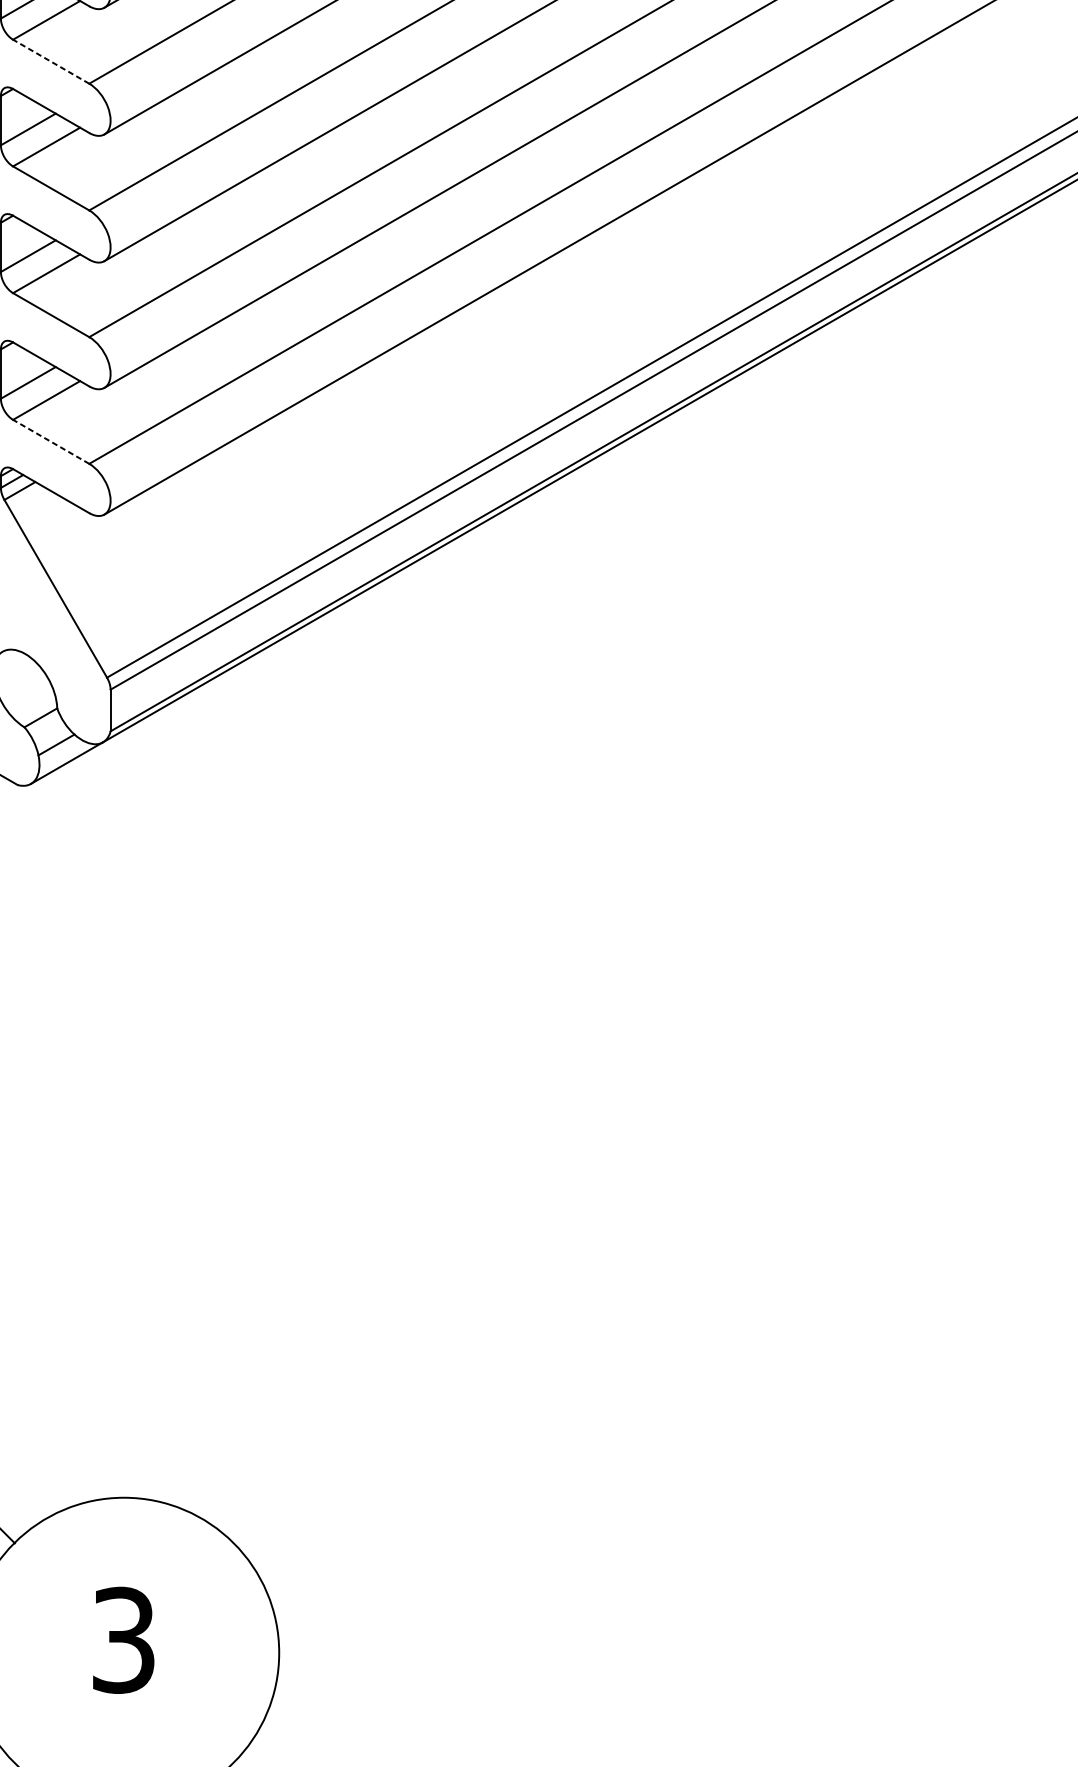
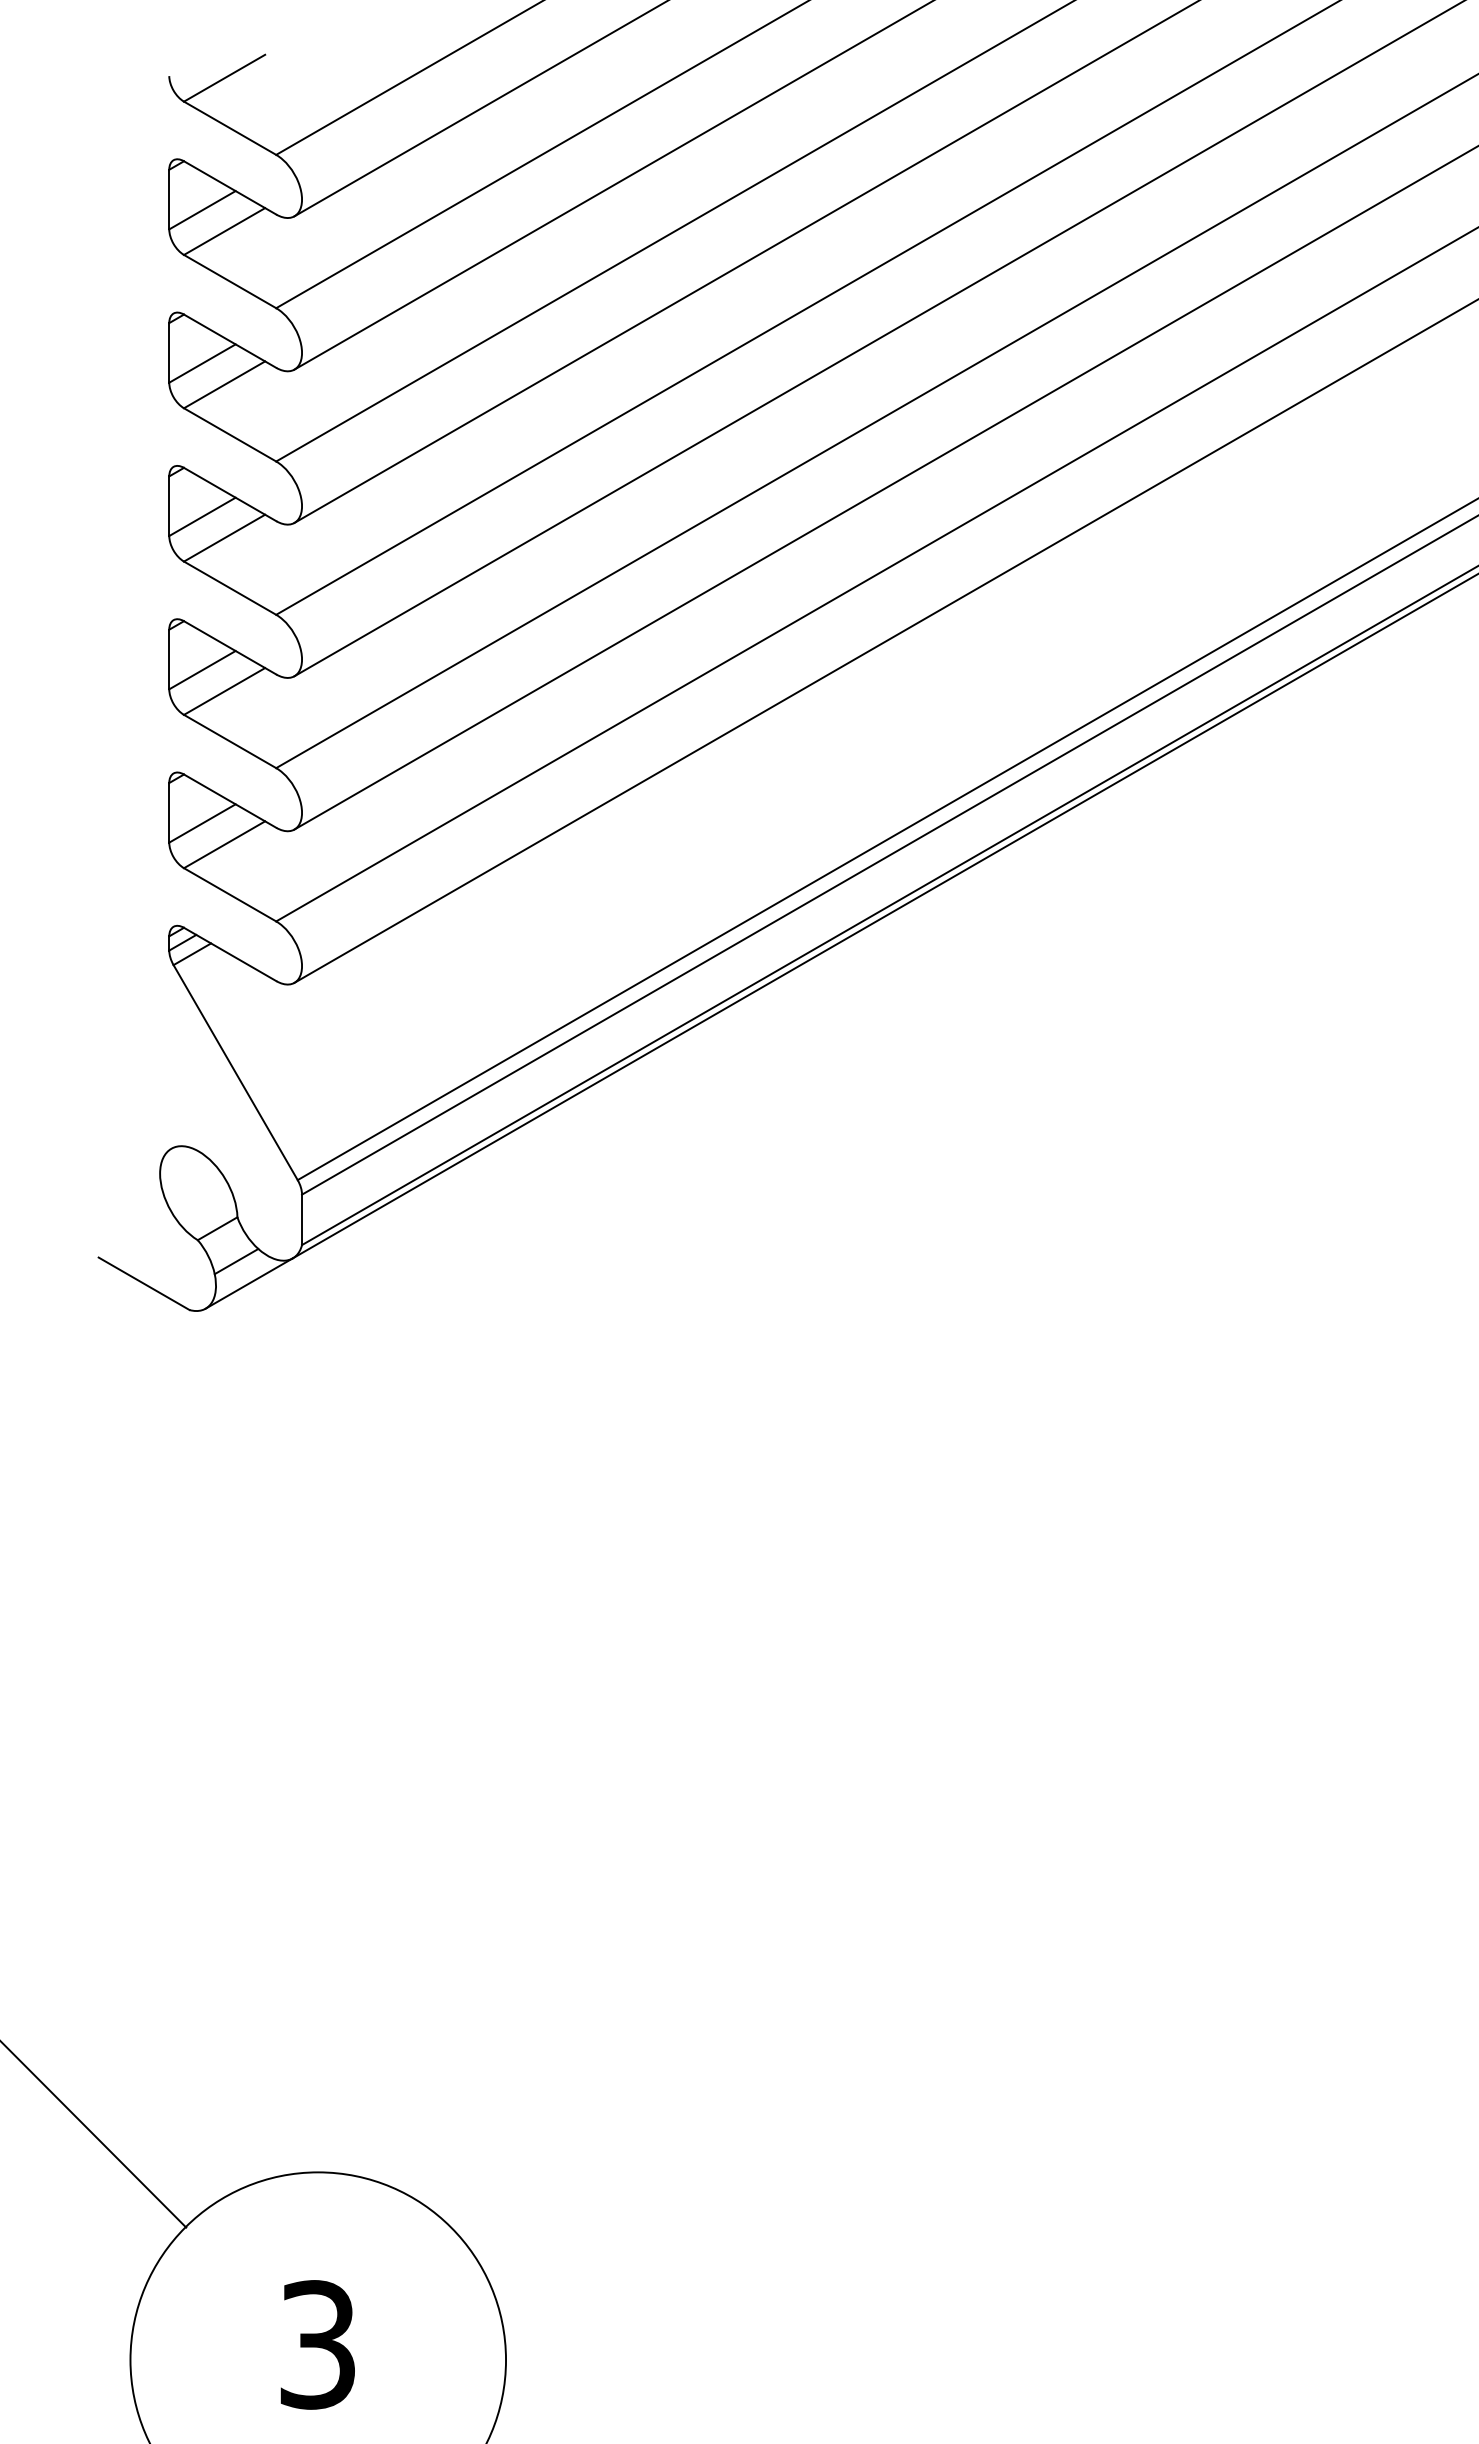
line: (50, 61) -> (229, 434), dashed -> solid
line: (50, 441) -> (229, 894), dashed -> solid

